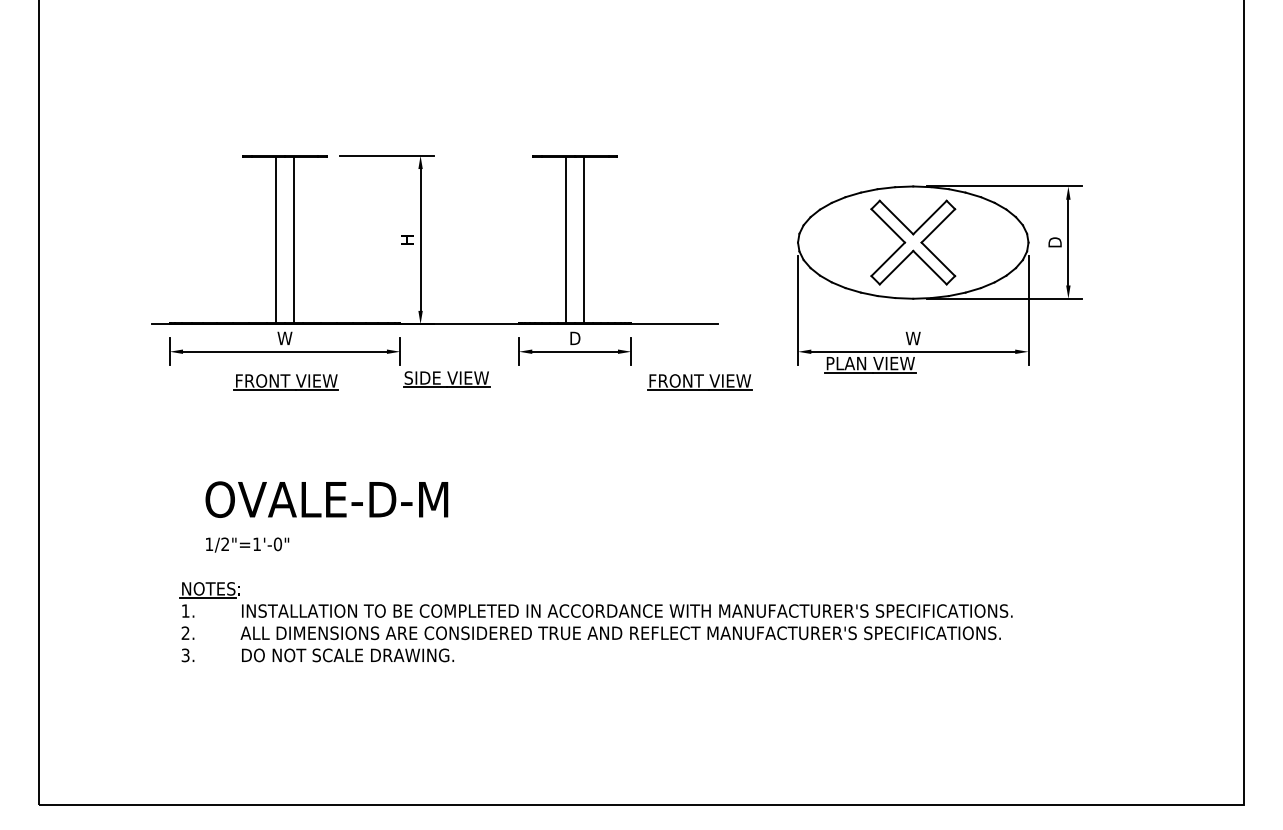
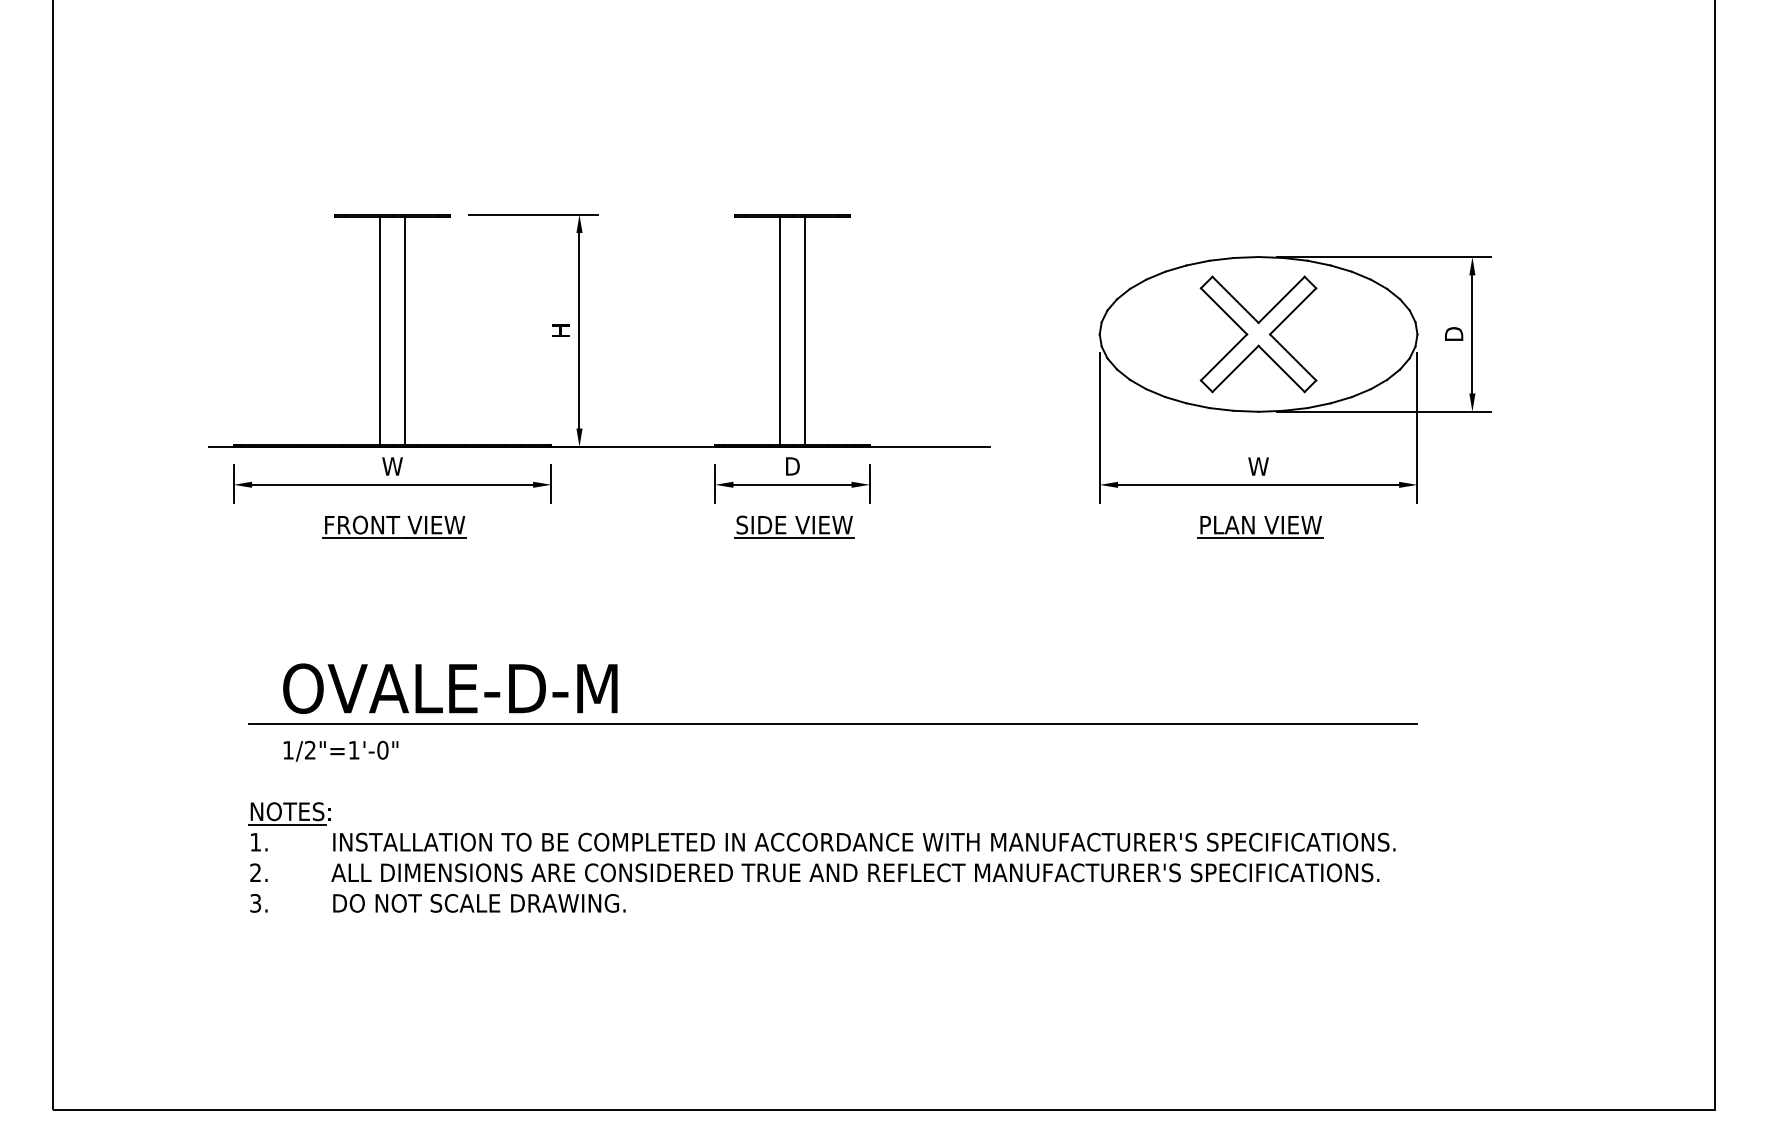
part: (870, 365) -> (1260, 527), moved
part: (446, 379) -> (794, 526), moved
part: (699, 381) -> (964, 526), removed
line: (604, 525) -> (832, 724), added

